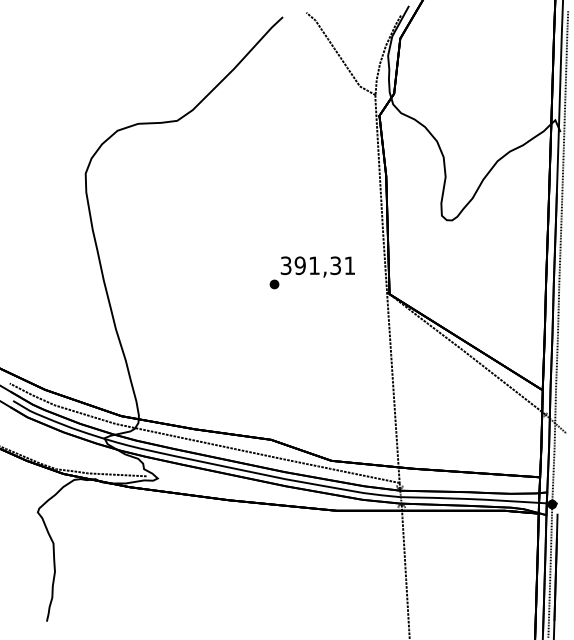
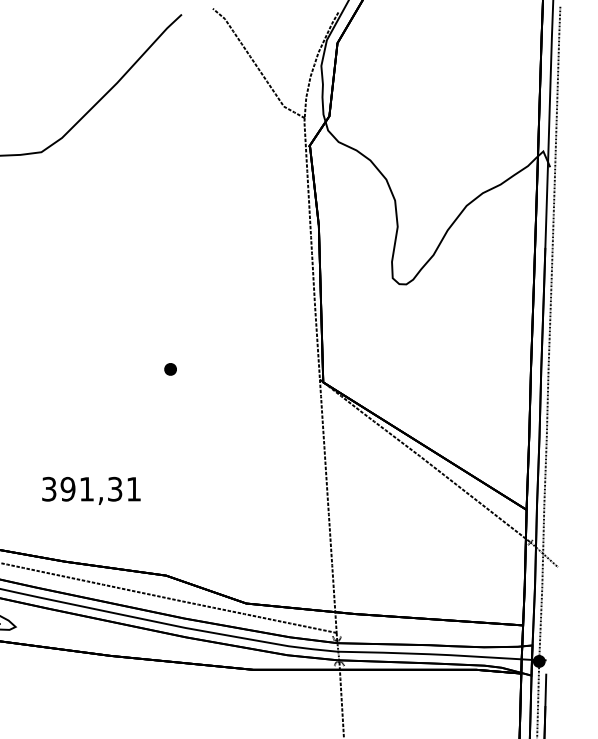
text: (317, 266) -> (90, 490), moved

